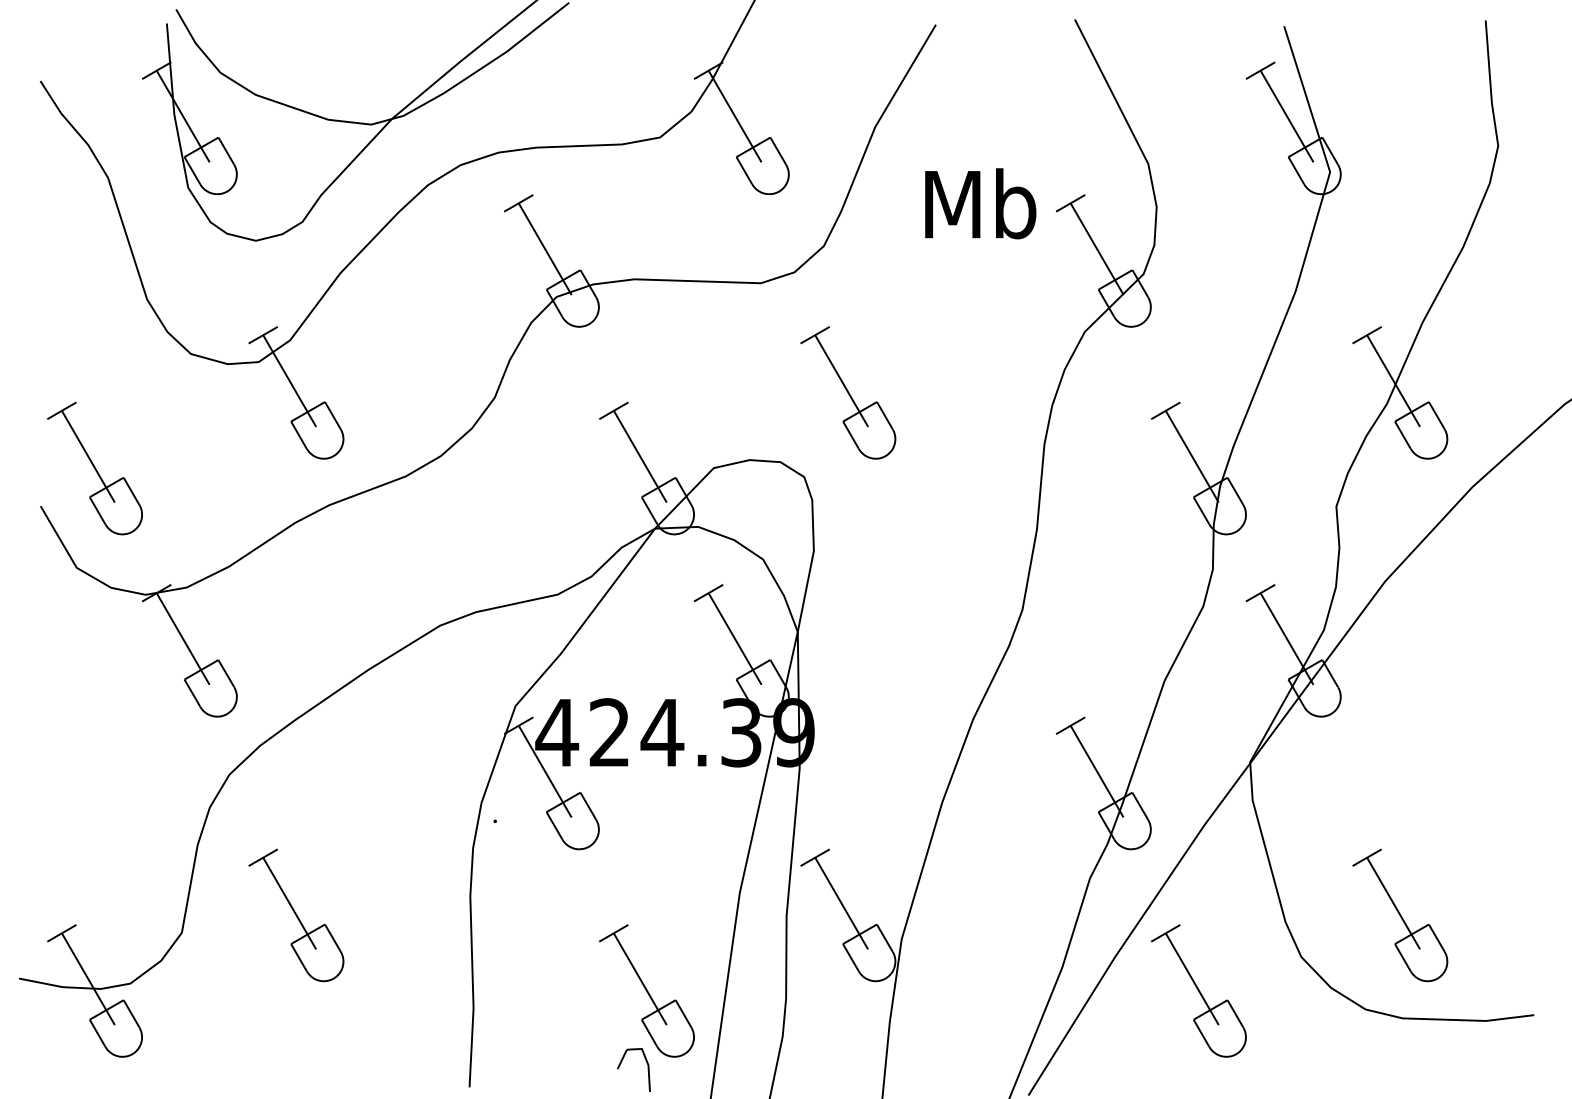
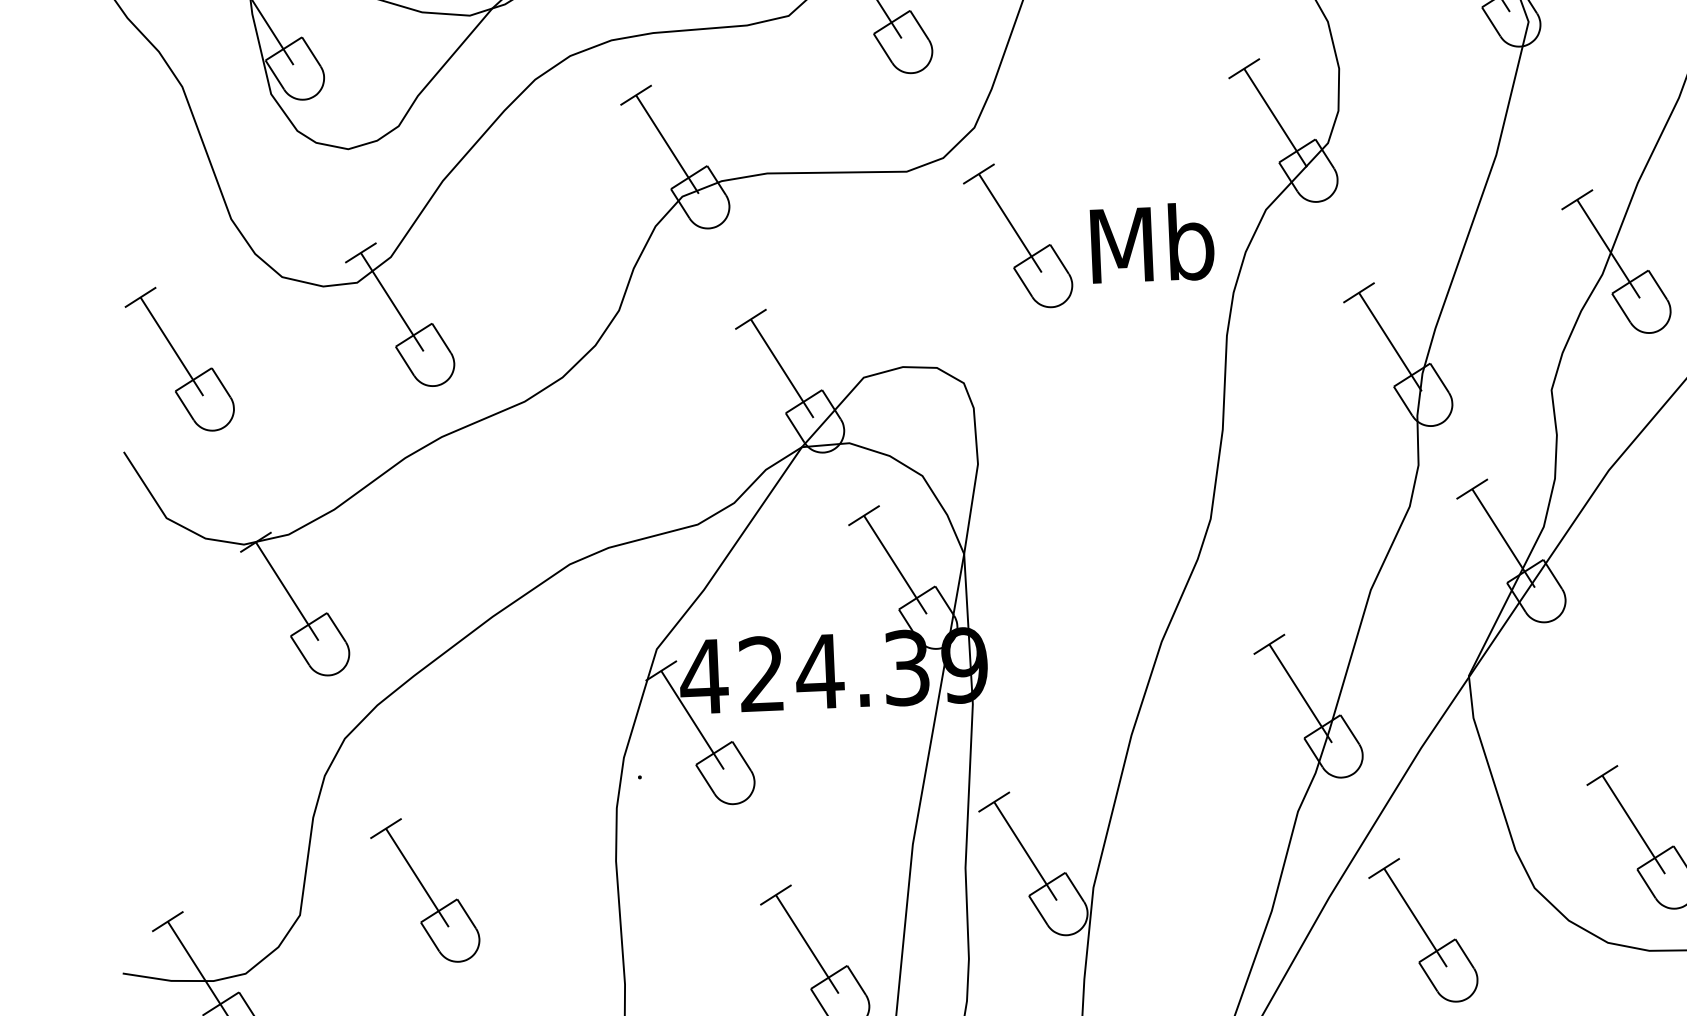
text: (980, 203) -> (1152, 242), moved
part: (848, 392) -> (1018, 235), moved
part: (94, 468) -> (179, 359), moved

